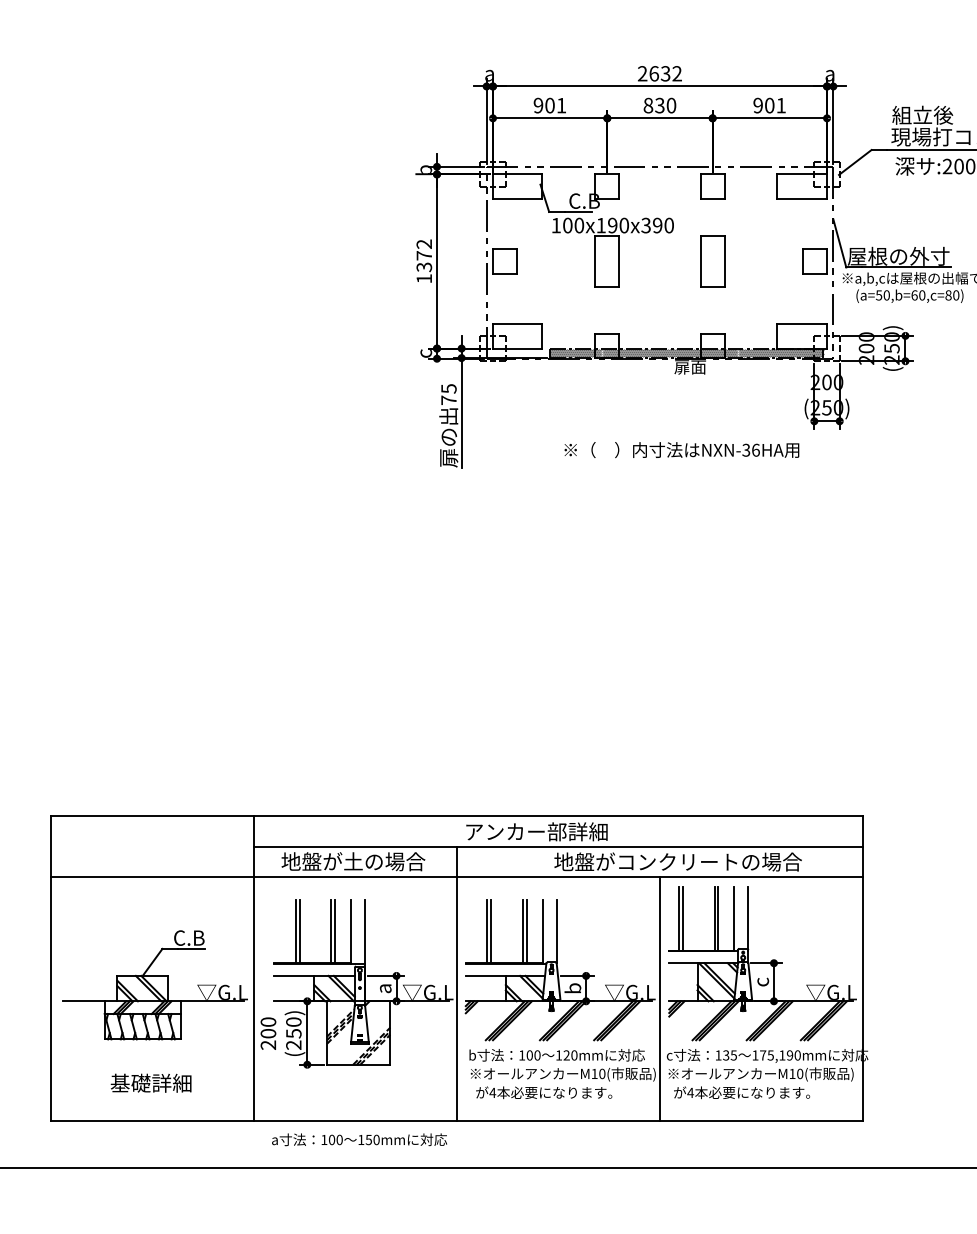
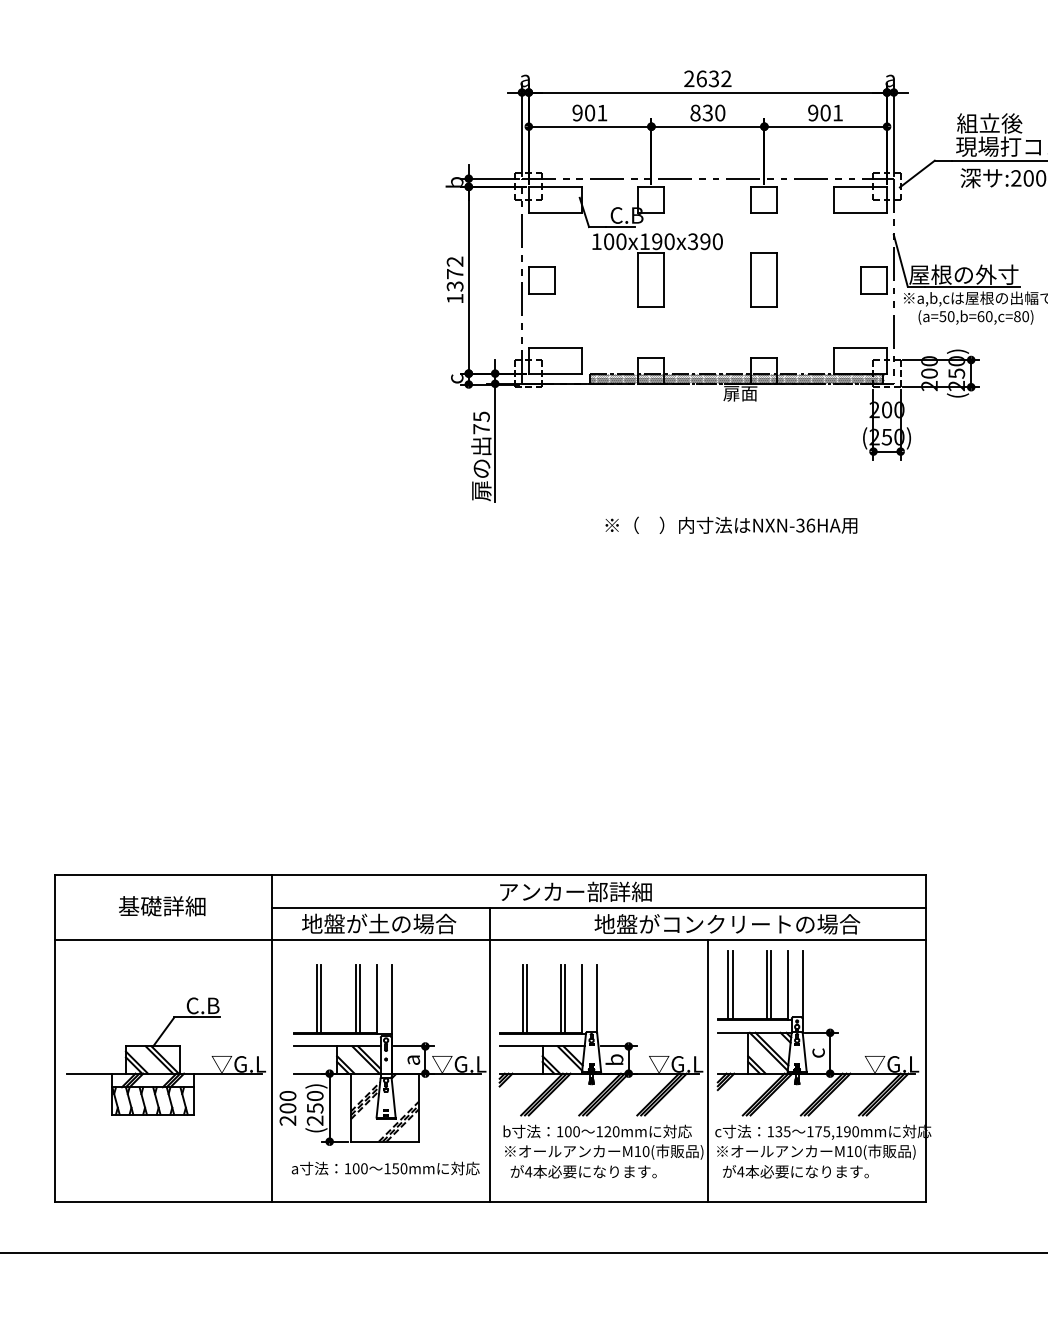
text: (681, 450) -> (730, 525), moved
text: (150, 1082) -> (161, 905), moved
text: (359, 1139) -> (385, 1168), moved

